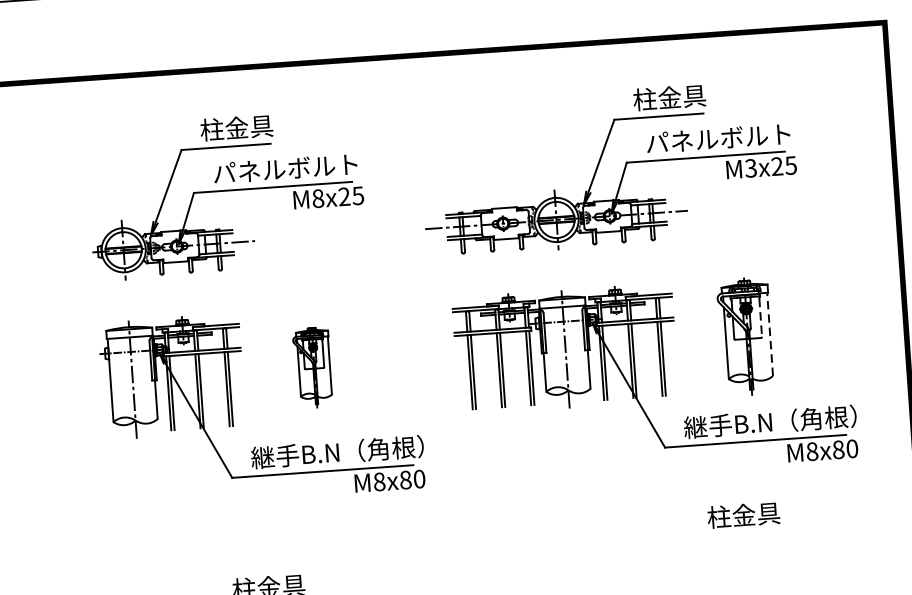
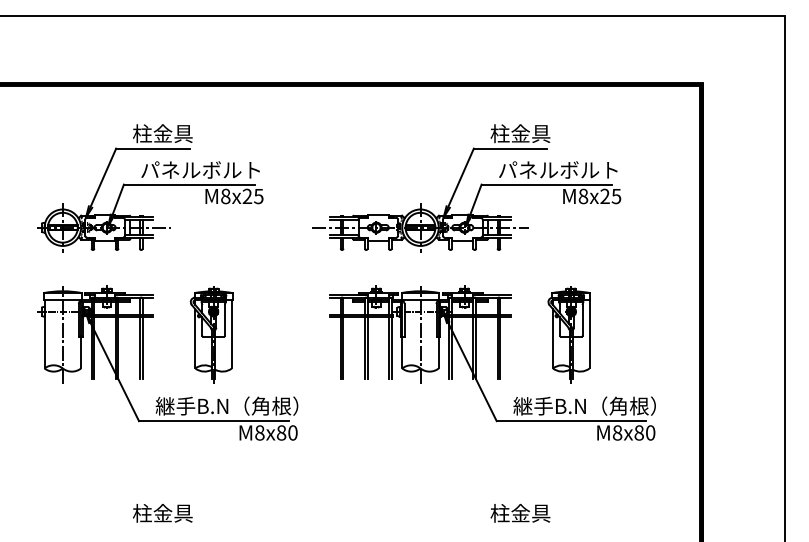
text: (751, 168) -> (583, 196), M3x25 -> M8x25
line: (760, 317) -> (582, 319), dashed -> solid
line: (769, 333) -> (589, 333), dashed -> solid
part: (312, 366) -> (211, 334), size x1.43
text: (743, 515) -> (520, 513), moved

